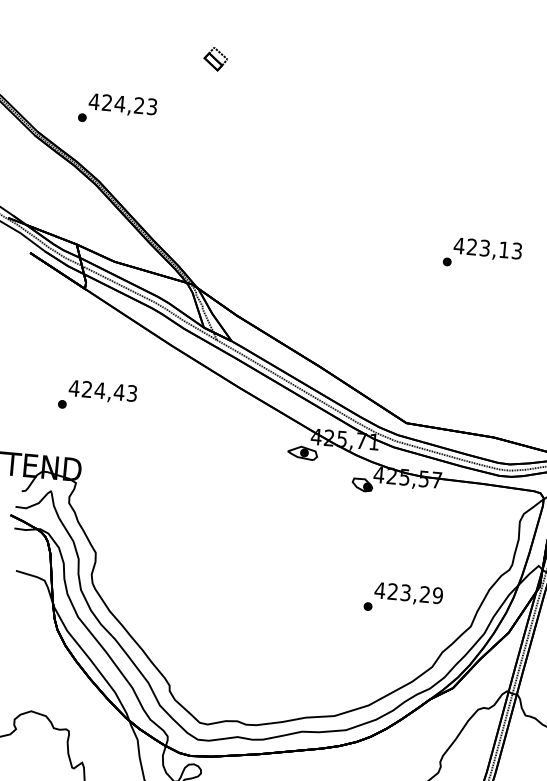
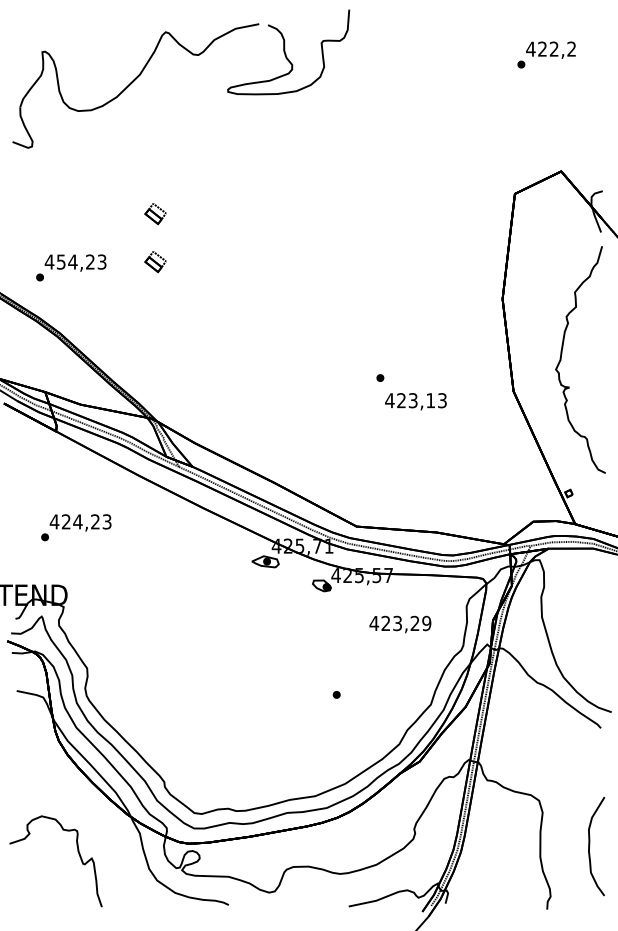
text: (107, 102) -> (61, 261), 424,23 -> 454,23
part: (210, 112) -> (155, 262), added
text: (487, 249) -> (415, 401), moved
text: (119, 391) -> (95, 521), 424,43 -> 424,23
text: (408, 594) -> (400, 624), moved

